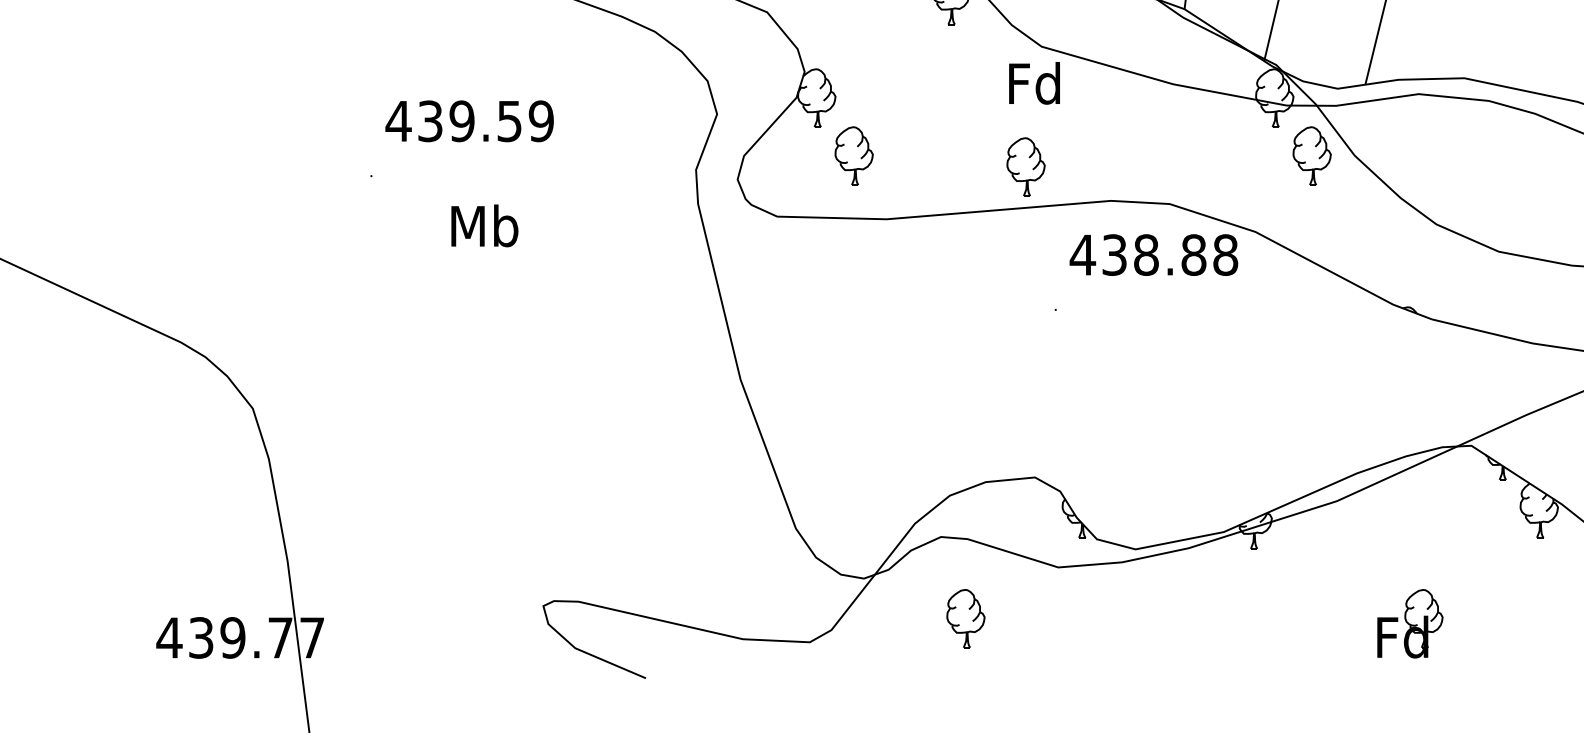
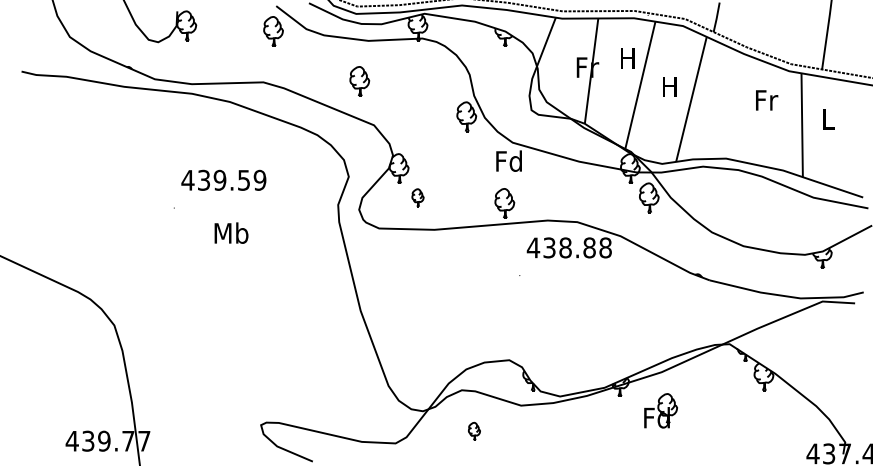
part: (853, 155) -> (417, 197), size x0.6
part: (966, 618) -> (474, 431), size x0.6
part: (1409, 622) -> (660, 410), moved

